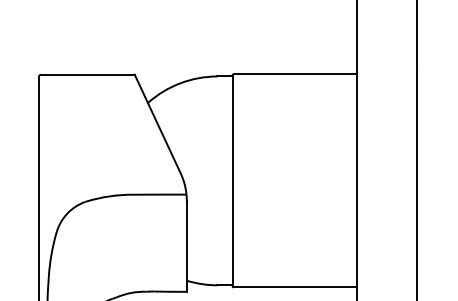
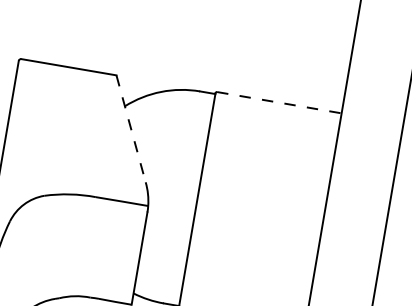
line: (295, 74) -> (279, 102), solid -> dashed
line: (157, 123) -> (131, 128), solid -> dashed

